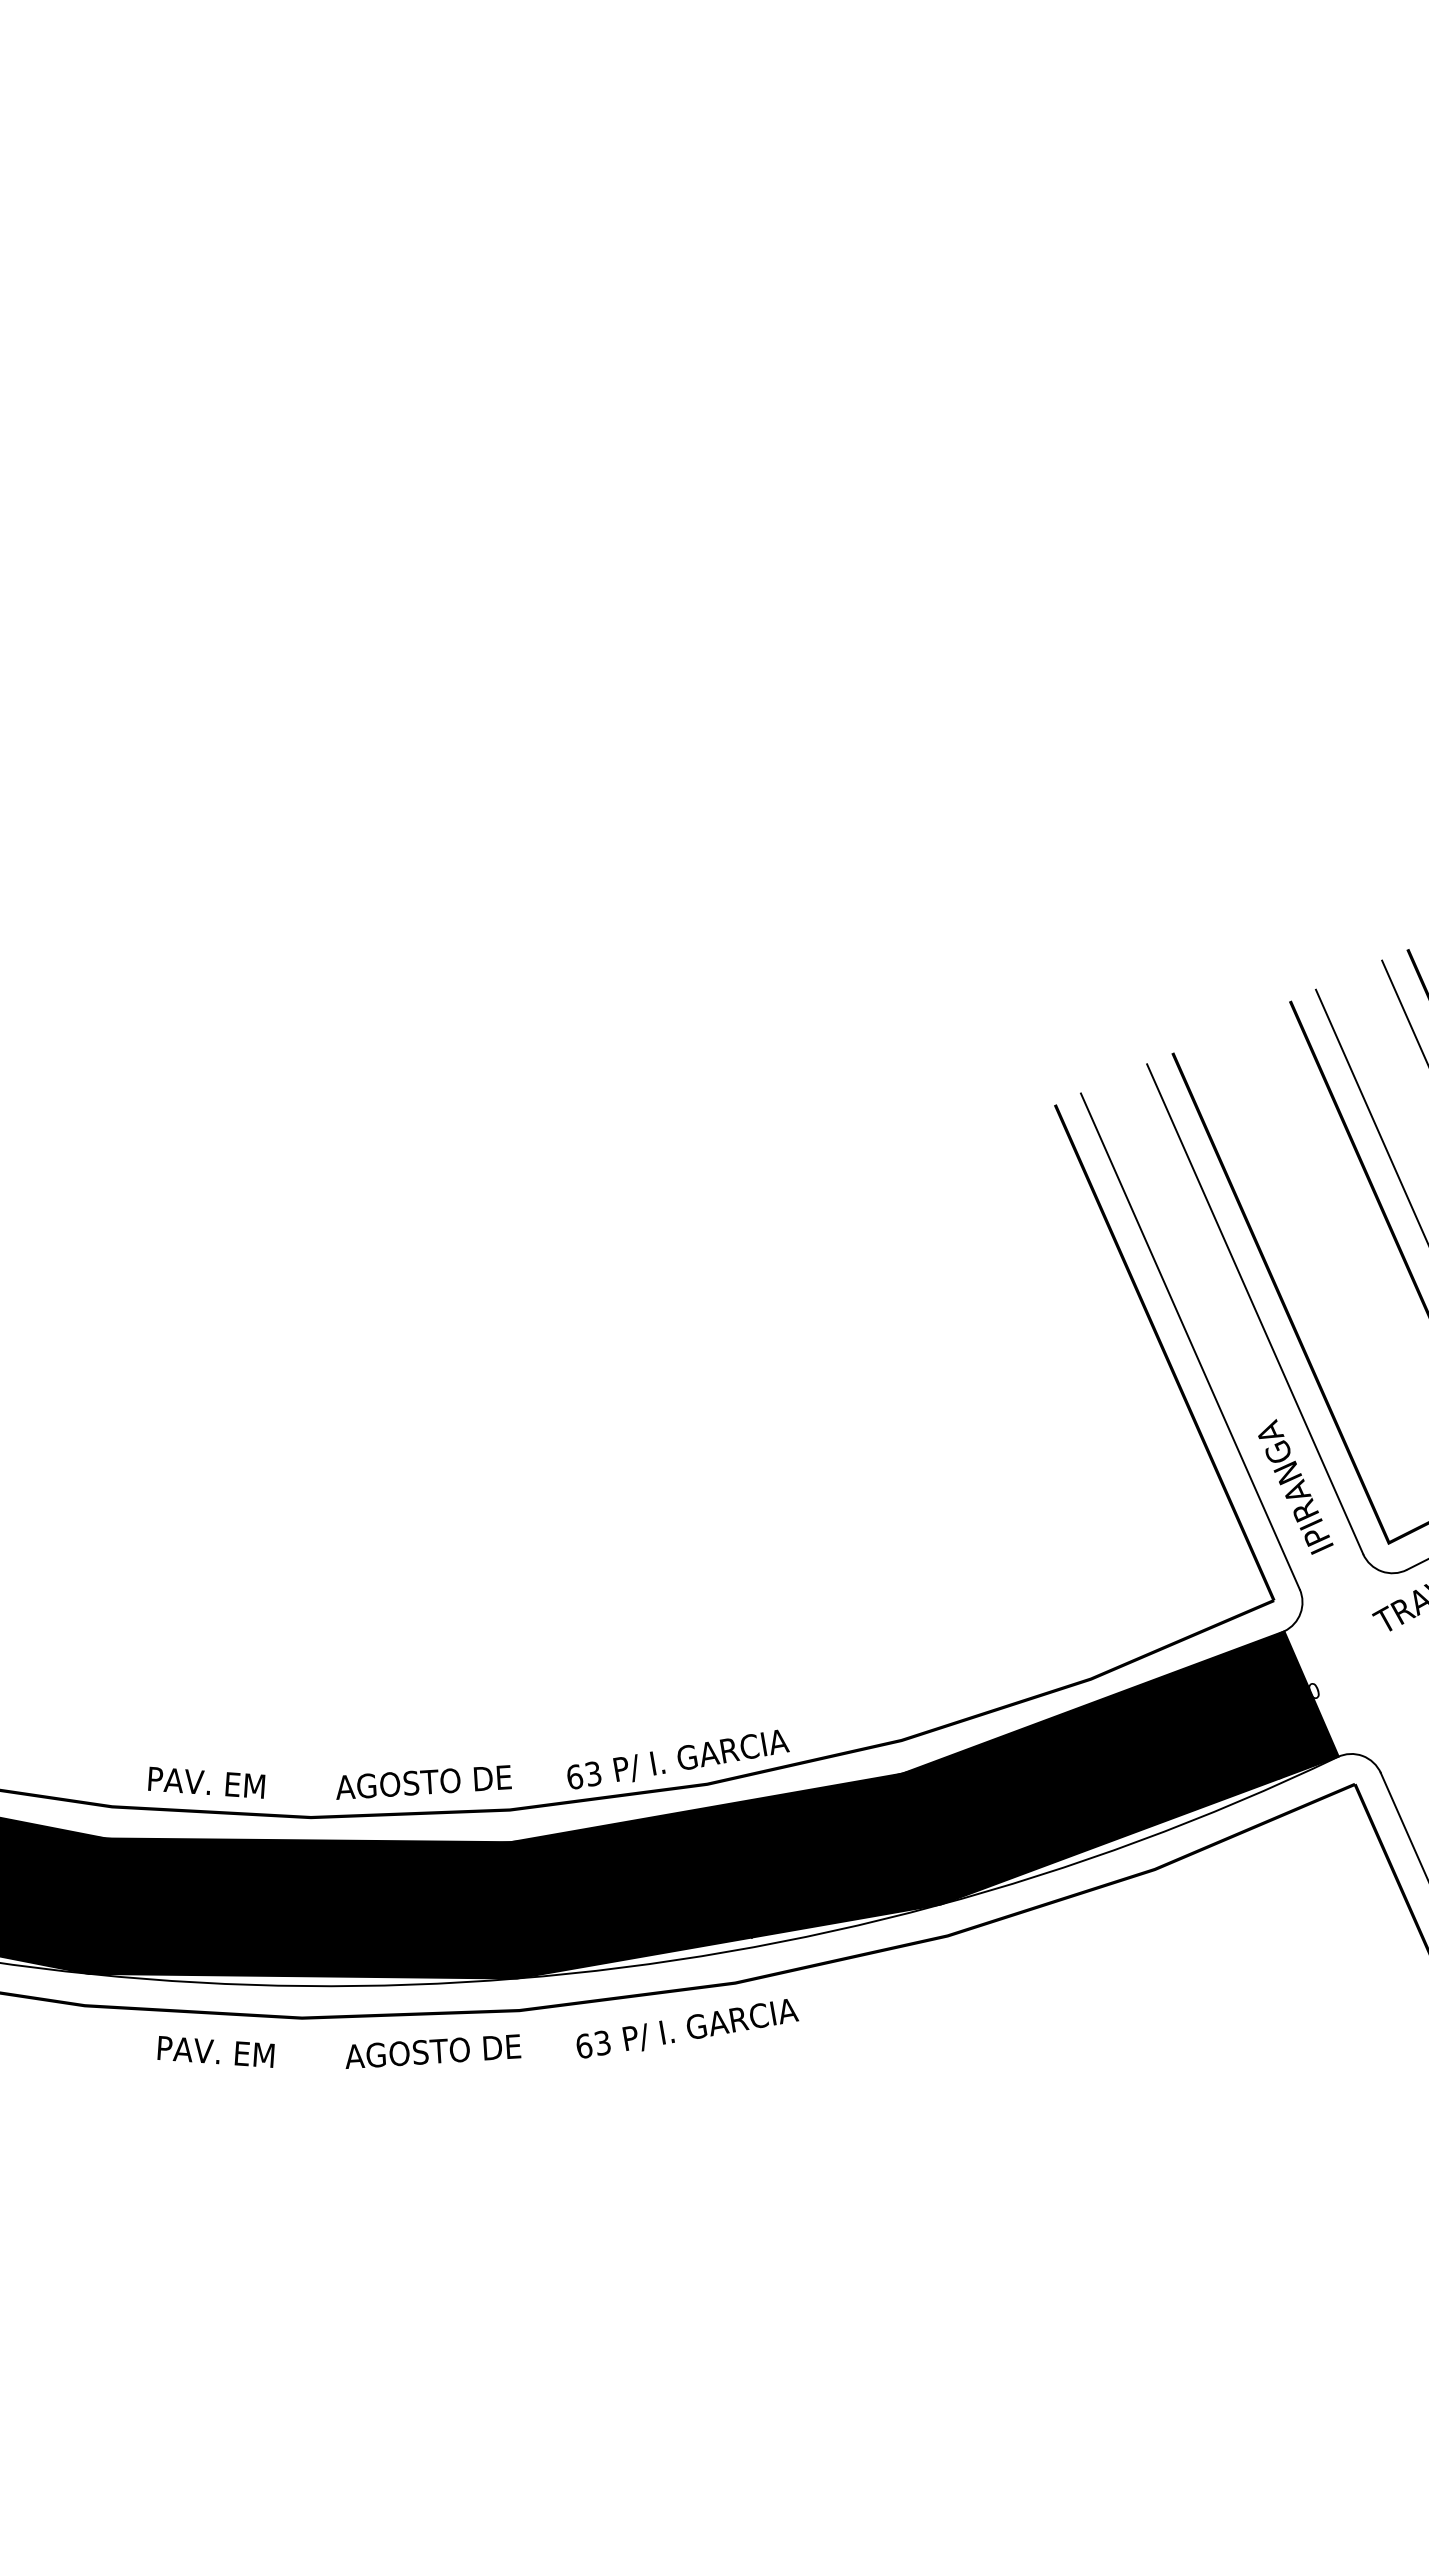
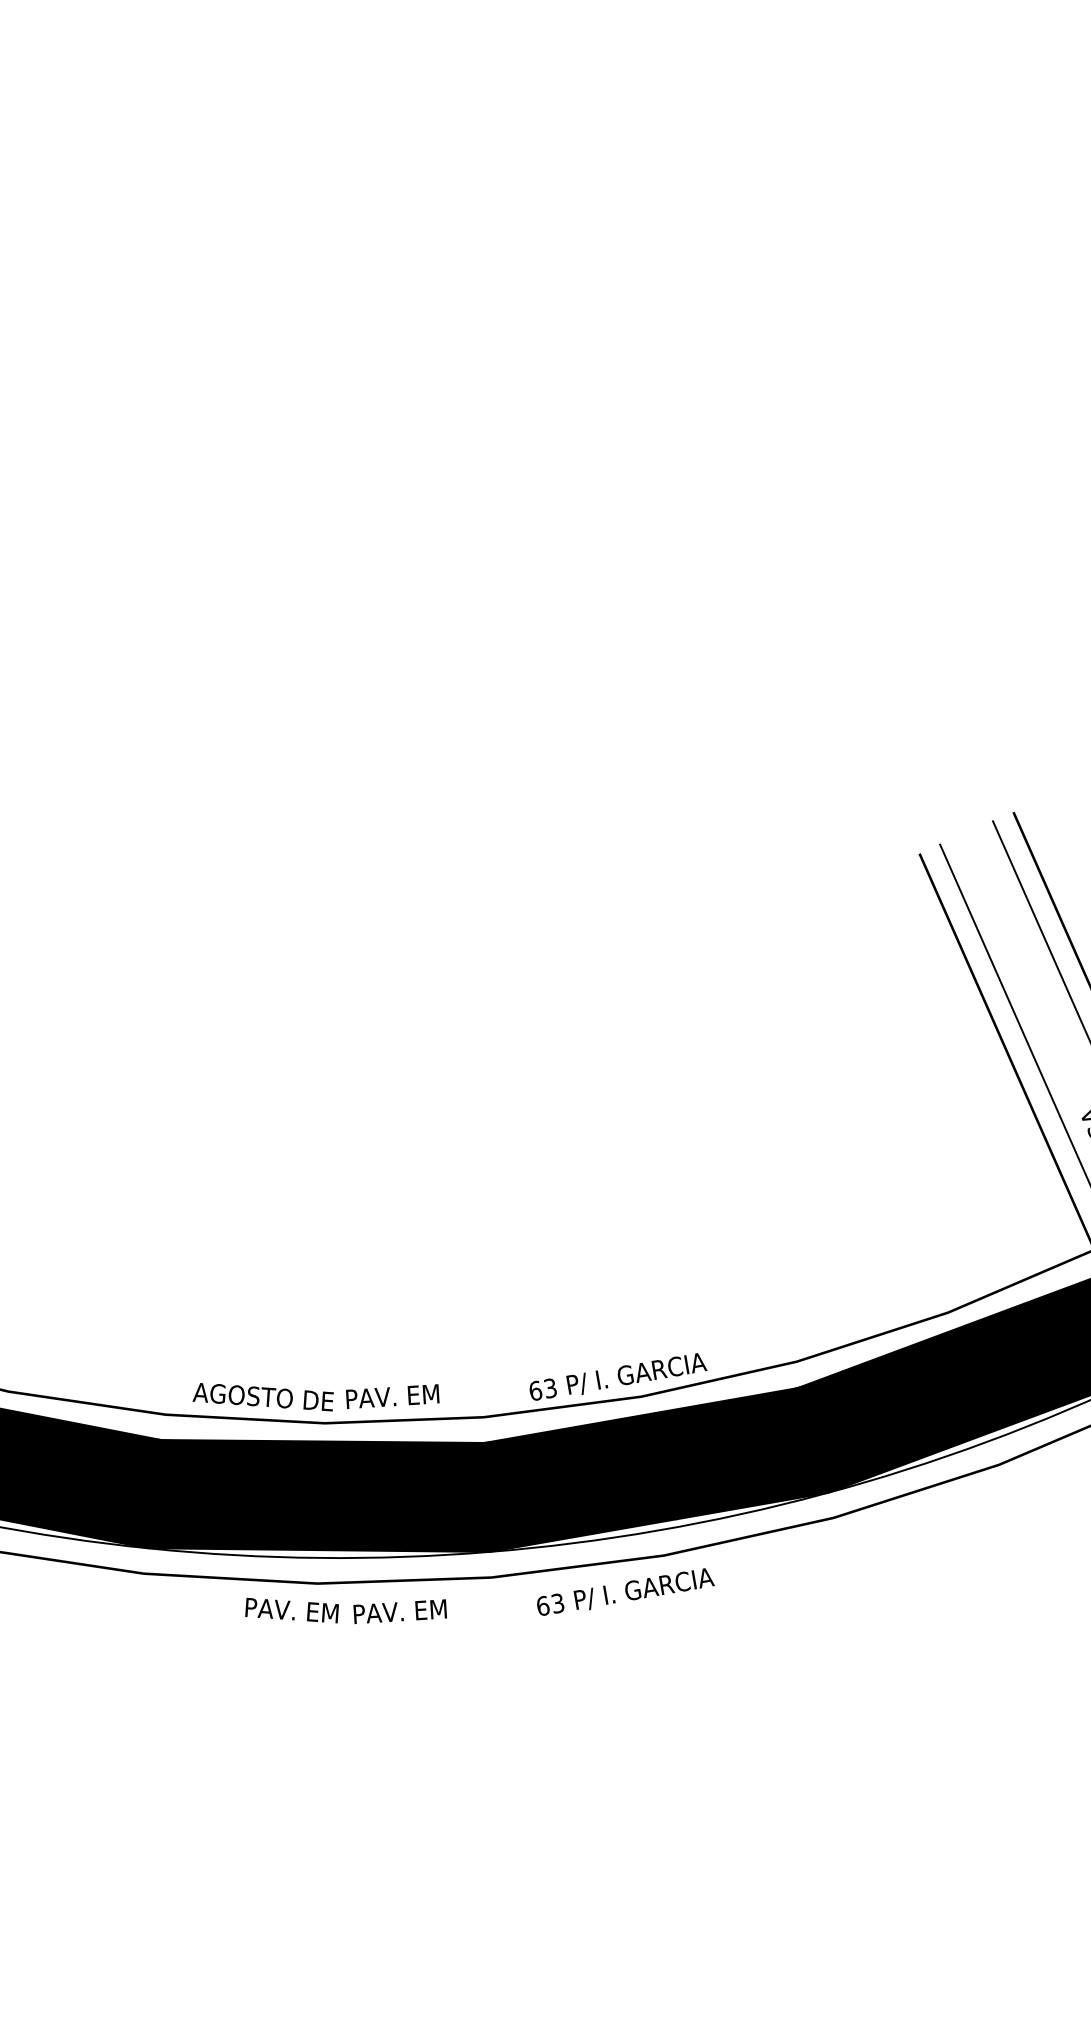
text: (423, 1782) -> (414, 1395), AGOSTO DE -> PAV. EM
text: (233, 1784) -> (262, 1396), PAV. EM -> AGOSTO DE
text: (215, 2051) -> (291, 1610), moved
text: (433, 2051) -> (422, 1610), AGOSTO DE -> PAV. EM

